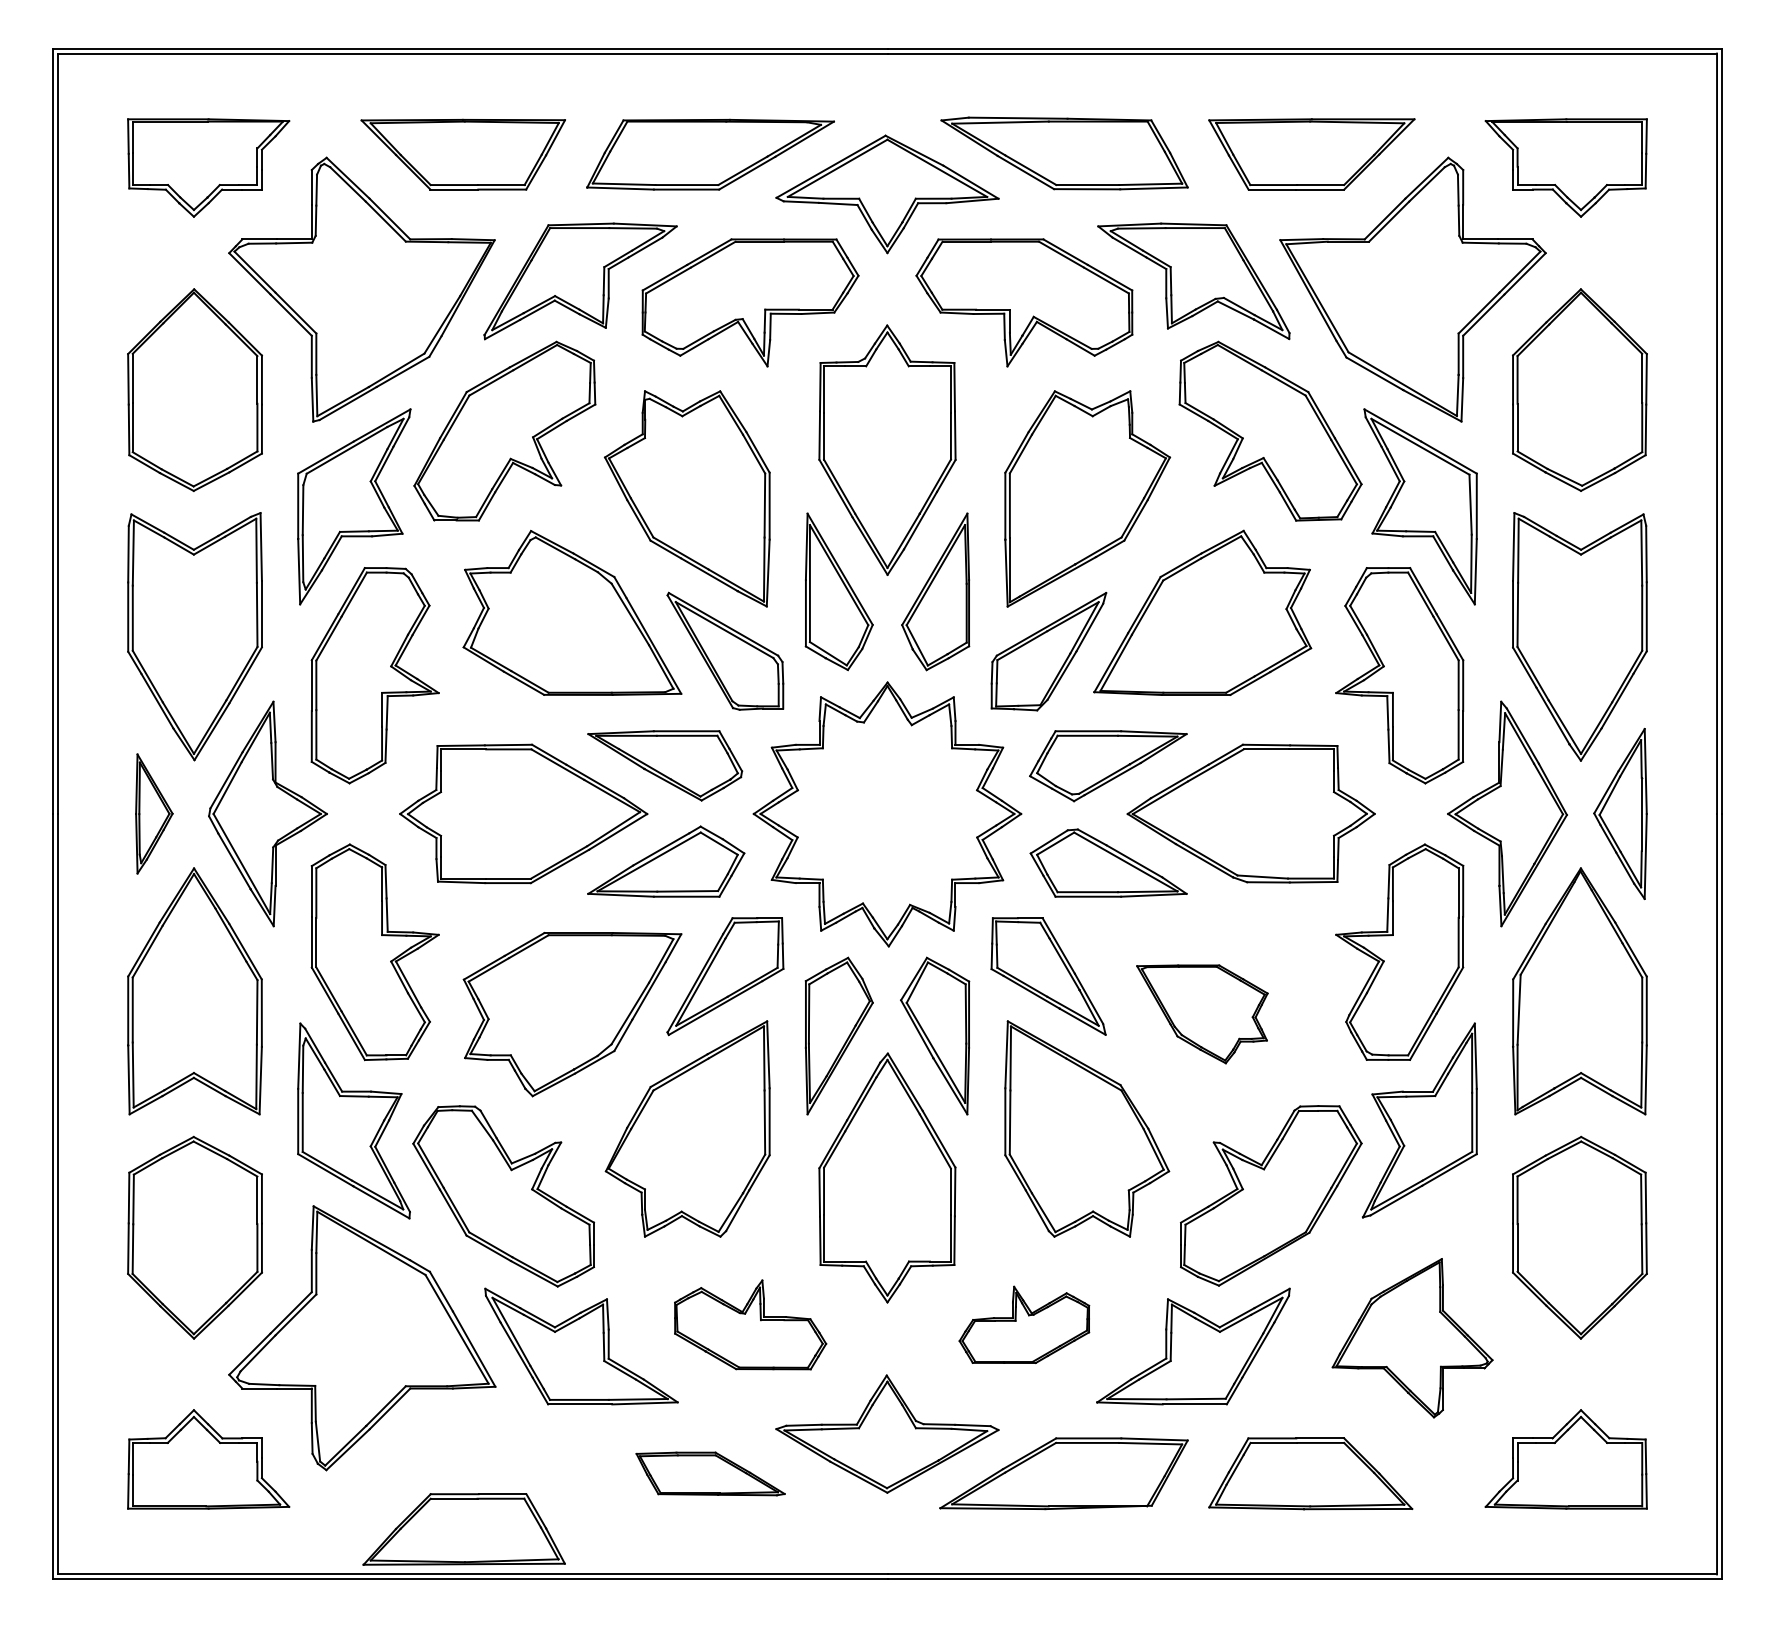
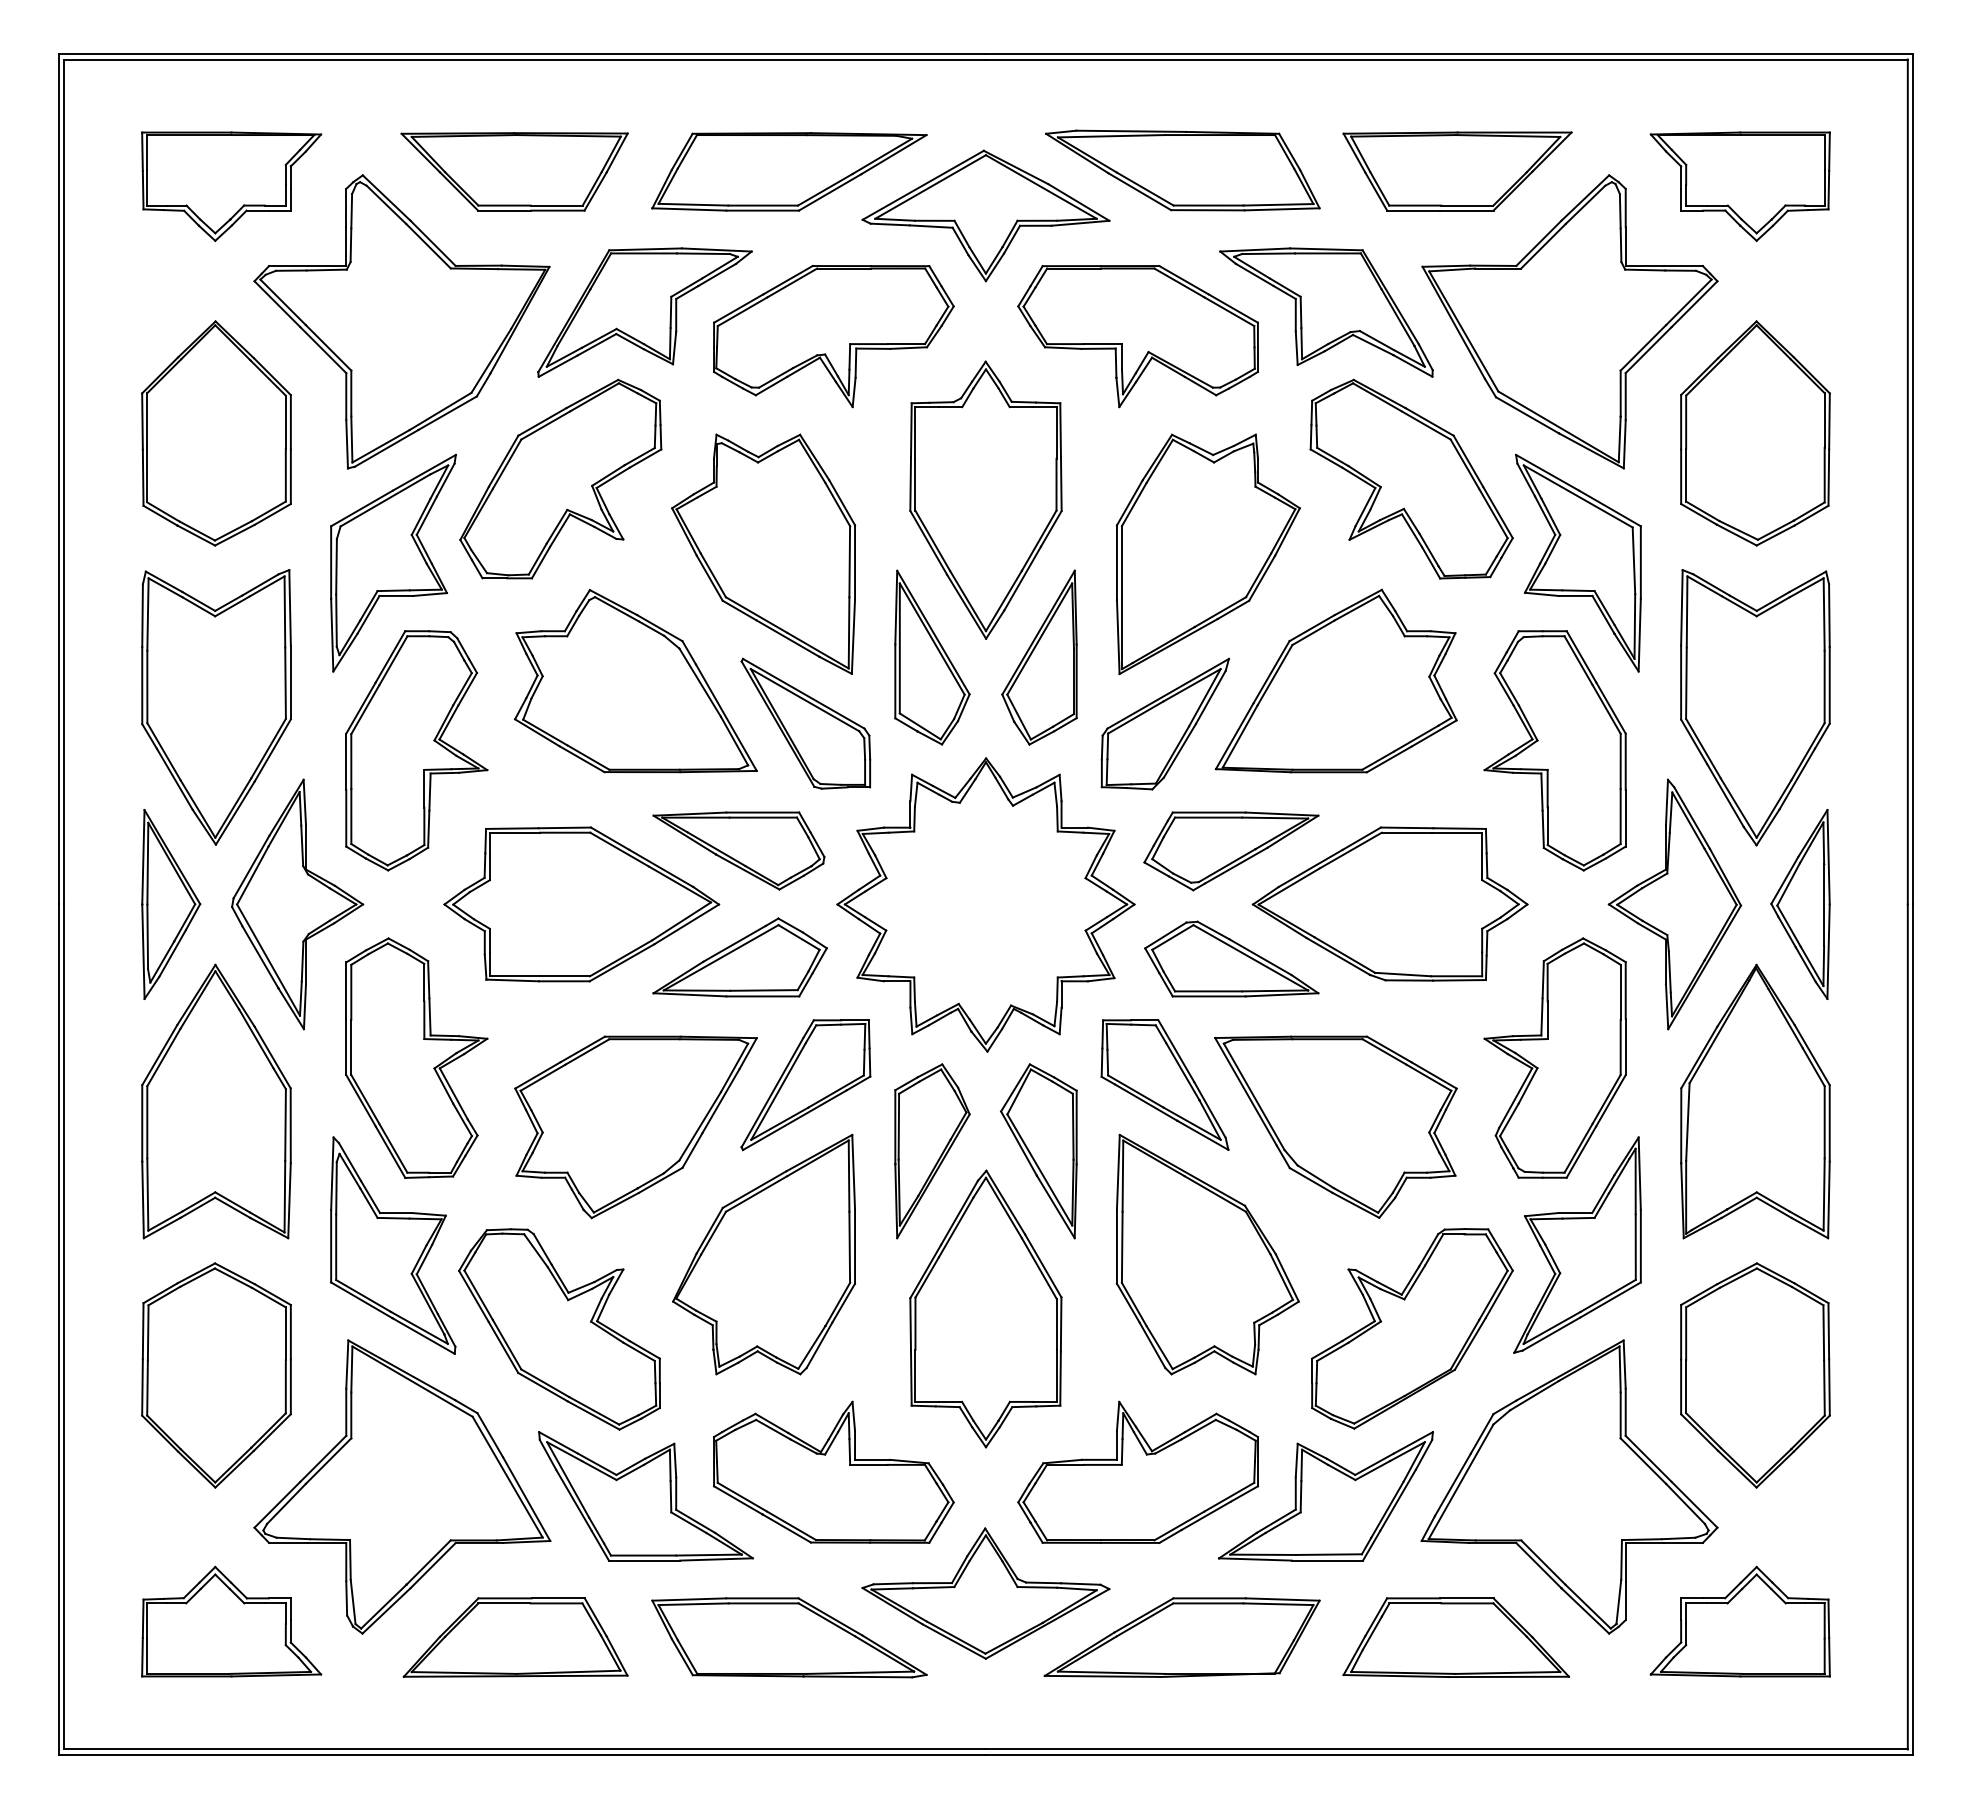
part: (154, 814) -> (171, 904), size x1.43
part: (1202, 1013) -> (1335, 1126), size x1.67
part: (750, 1324) -> (833, 1471), size x1.43
part: (1023, 1324) -> (1137, 1471), size x1.67
part: (1412, 1337) -> (1569, 1486), size x1.67
part: (710, 1473) -> (789, 1637), size x1.67
part: (464, 1529) -> (515, 1637), moved

